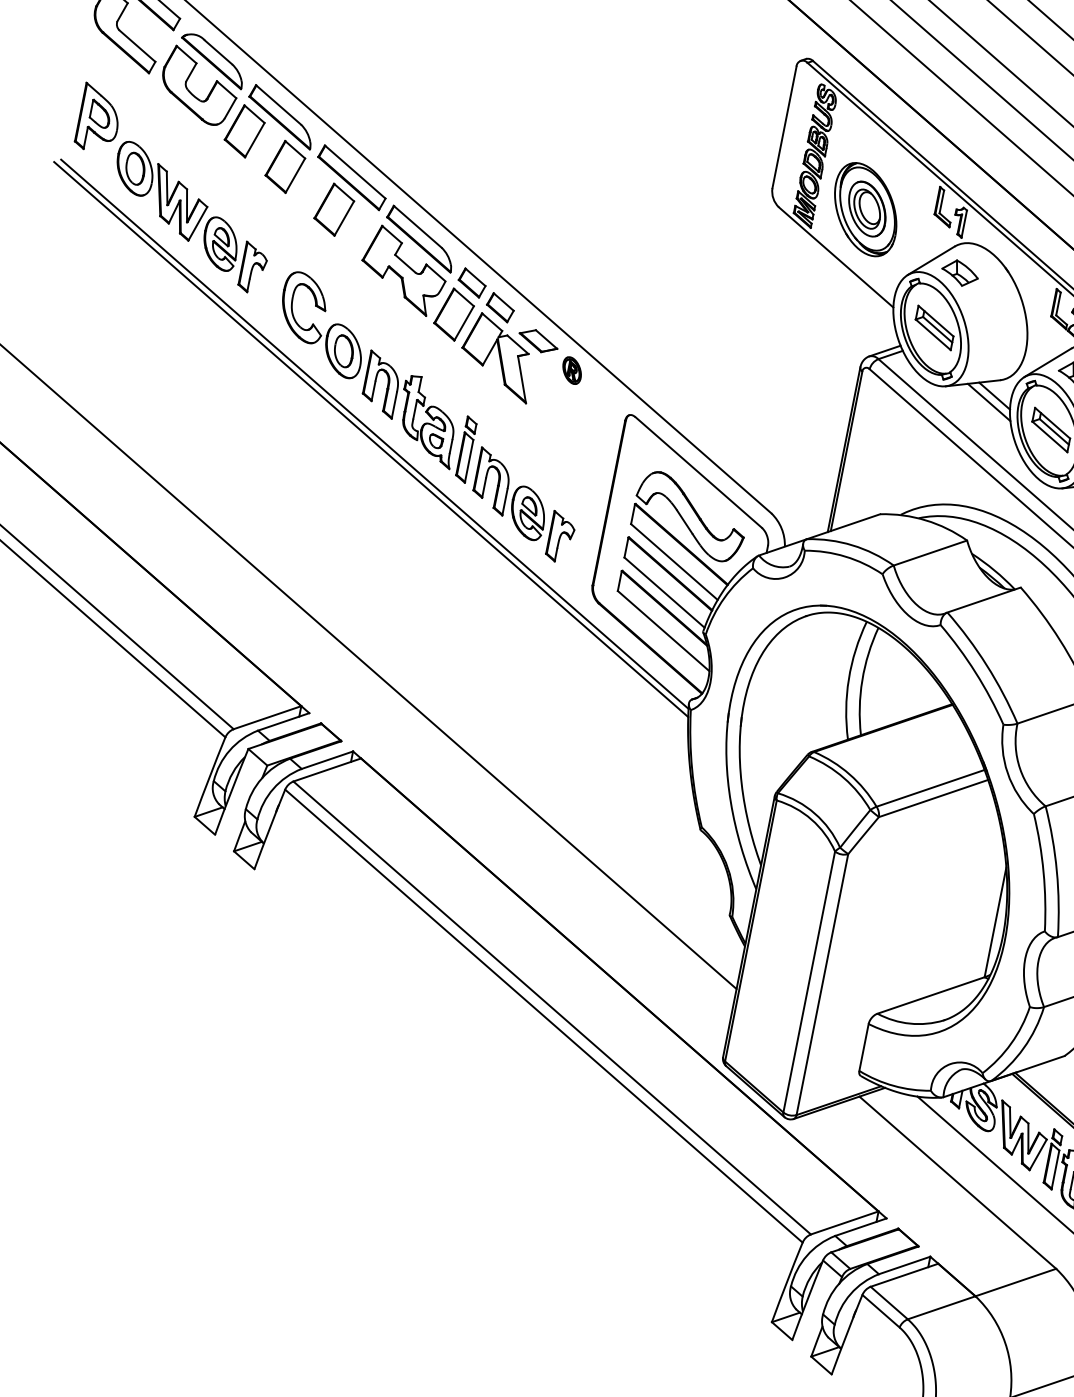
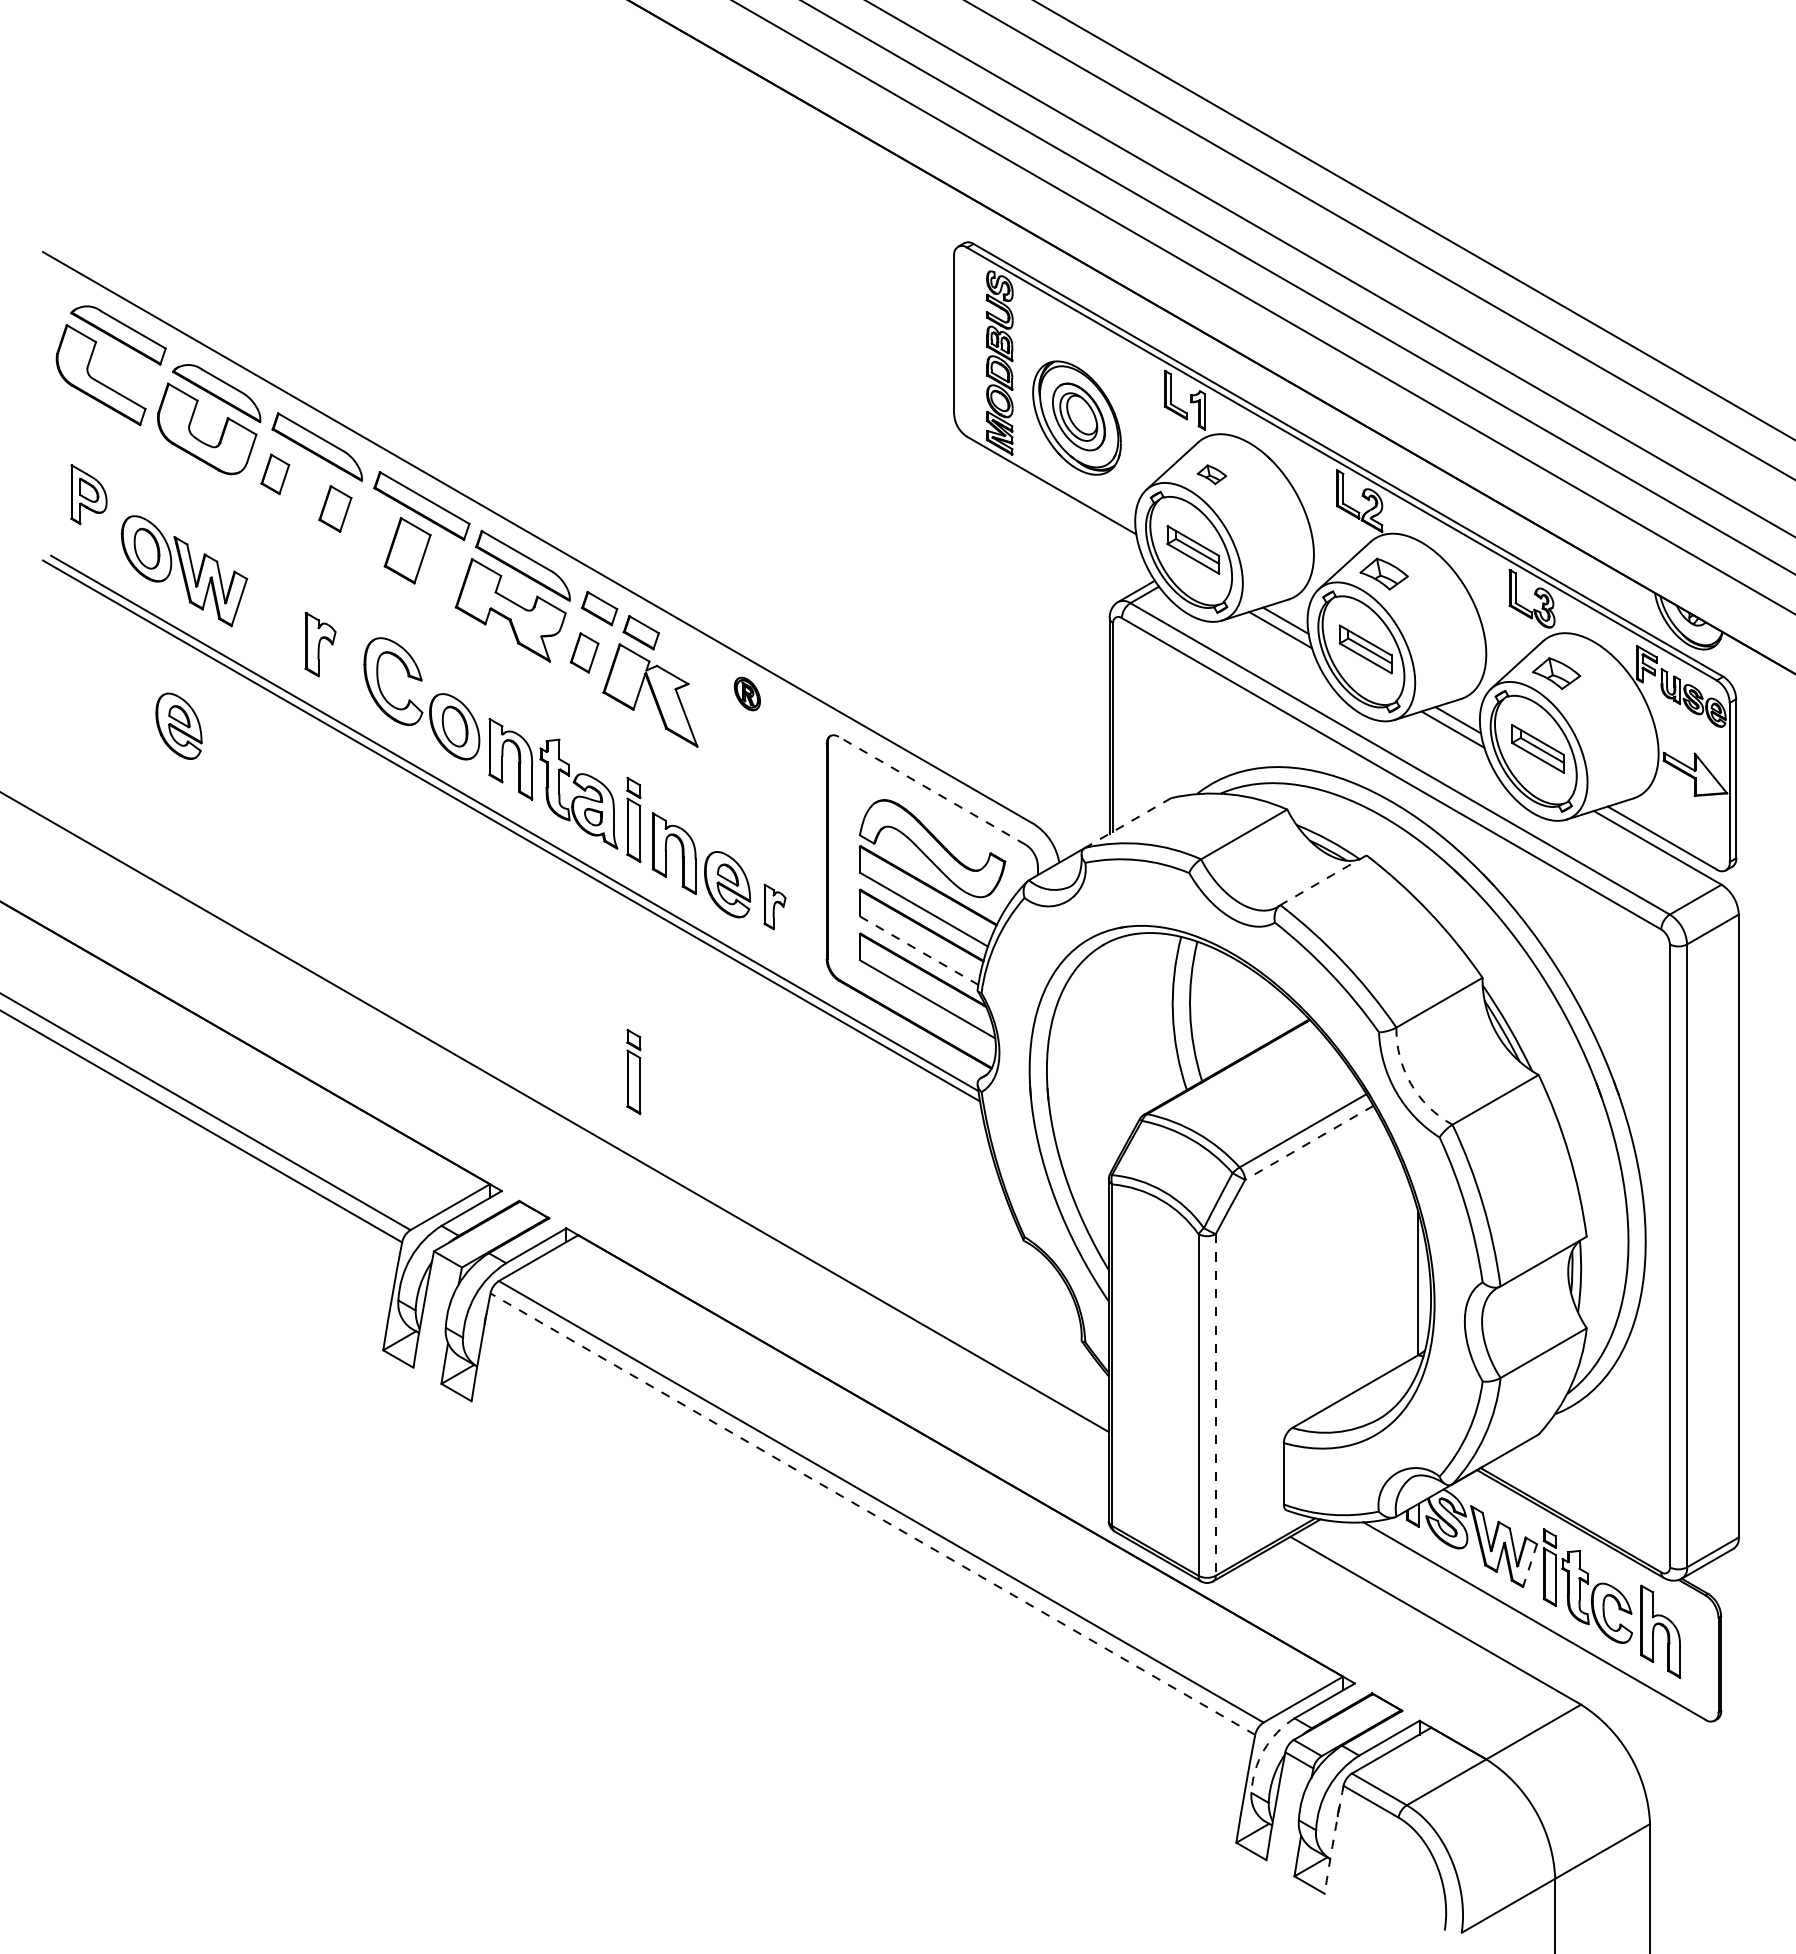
part: (98, 118) -> (88, 494), size x0.7
part: (244, 131) -> (275, 474), size x0.6
part: (285, 166) -> (335, 508), size x0.7
part: (220, 243) -> (178, 725), moved
part: (959, 273) -> (1211, 474), size x0.6
part: (453, 314) -> (584, 652), size x0.6
part: (538, 341) -> (697, 665), removed
line: (698, 472) -> (932, 790), solid -> dashed
line: (843, 527) -> (1128, 823), solid -> dashed
part: (560, 537) -> (774, 906), size x0.7
line: (664, 592) -> (919, 950), solid -> dashed
line: (984, 600) -> (1323, 880), solid -> dashed
part: (427, 642) -> (633, 1072), added
arc: (1019, 768) -> (1410, 1083), solid -> dashed
line: (932, 798) -> (1308, 1143), solid -> dashed
line: (822, 984) -> (1215, 1404), solid -> dashed
line: (543, 1016) -> (872, 1514), solid -> dashed
line: (1037, 1154) -> (1529, 1565), solid -> dashed
arc: (806, 1255) -> (1263, 1750), solid -> dashed
arc: (846, 1334) -> (1333, 1839), solid -> dashed

